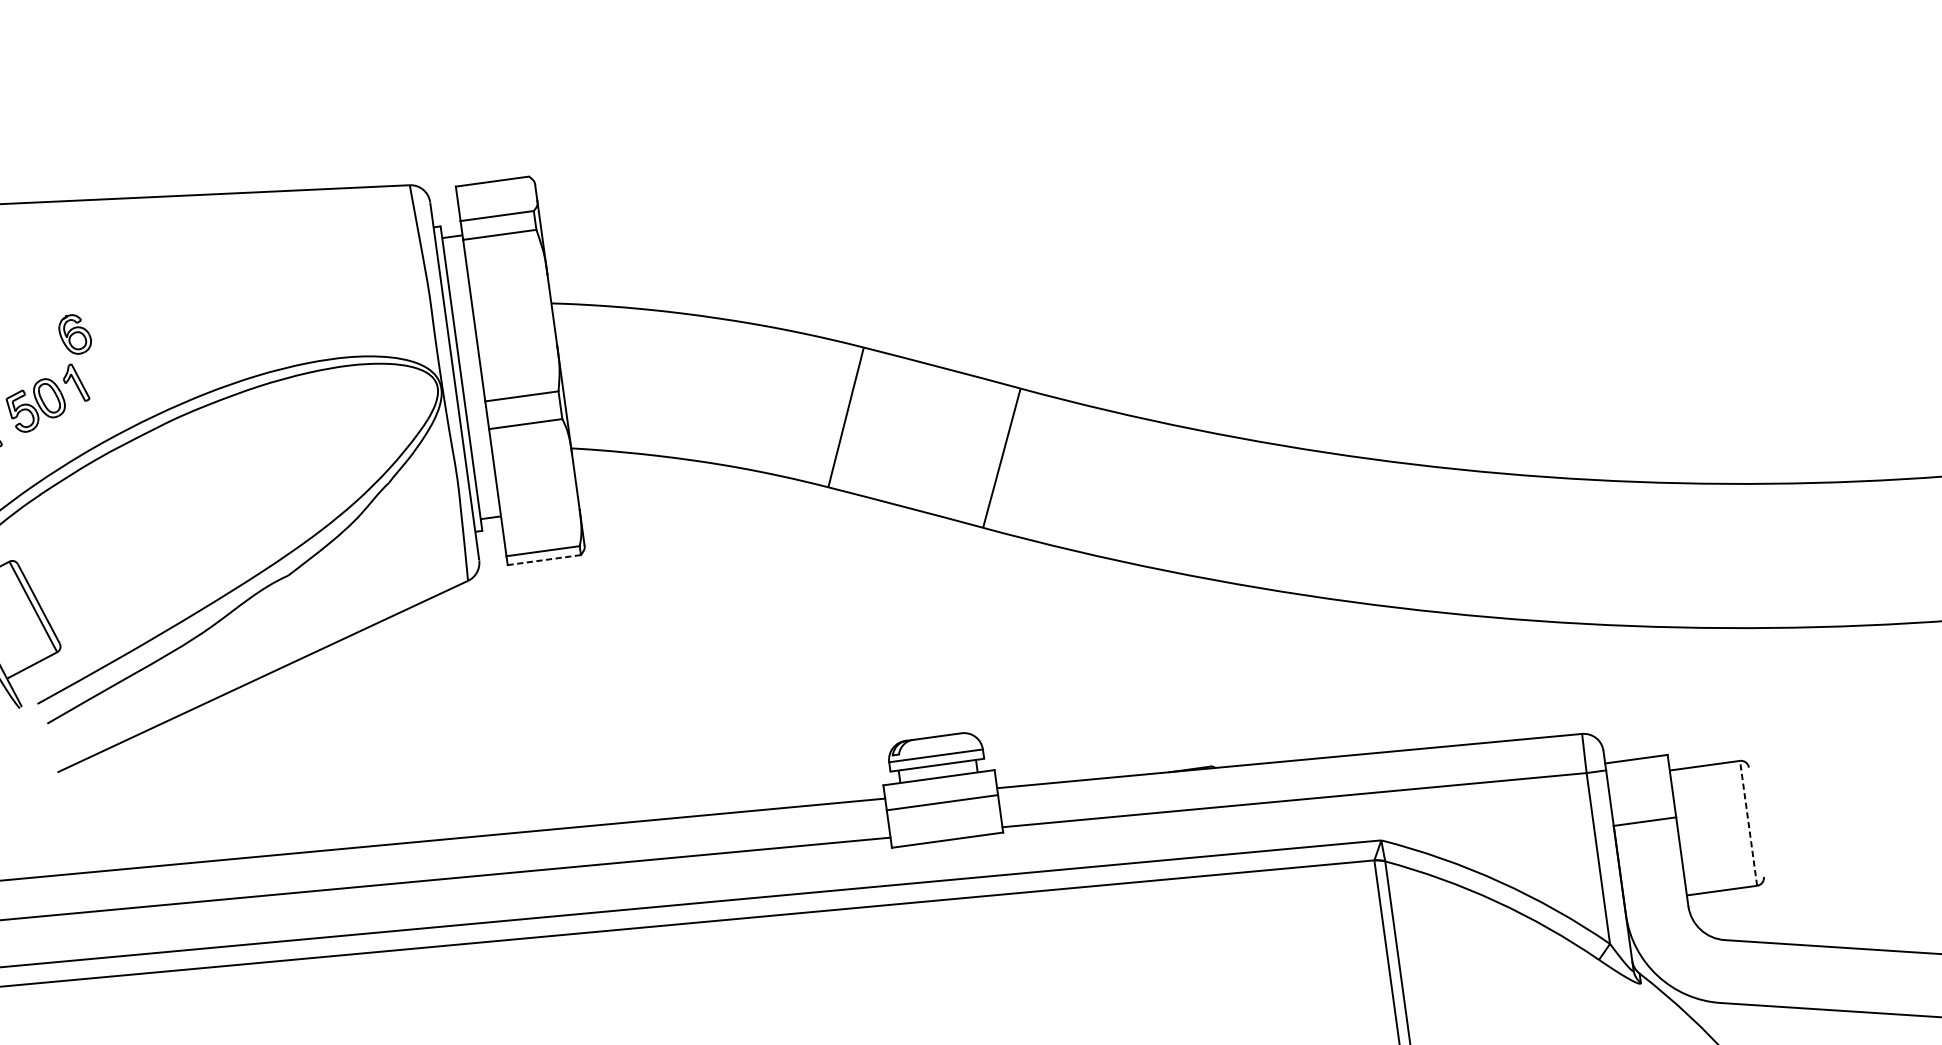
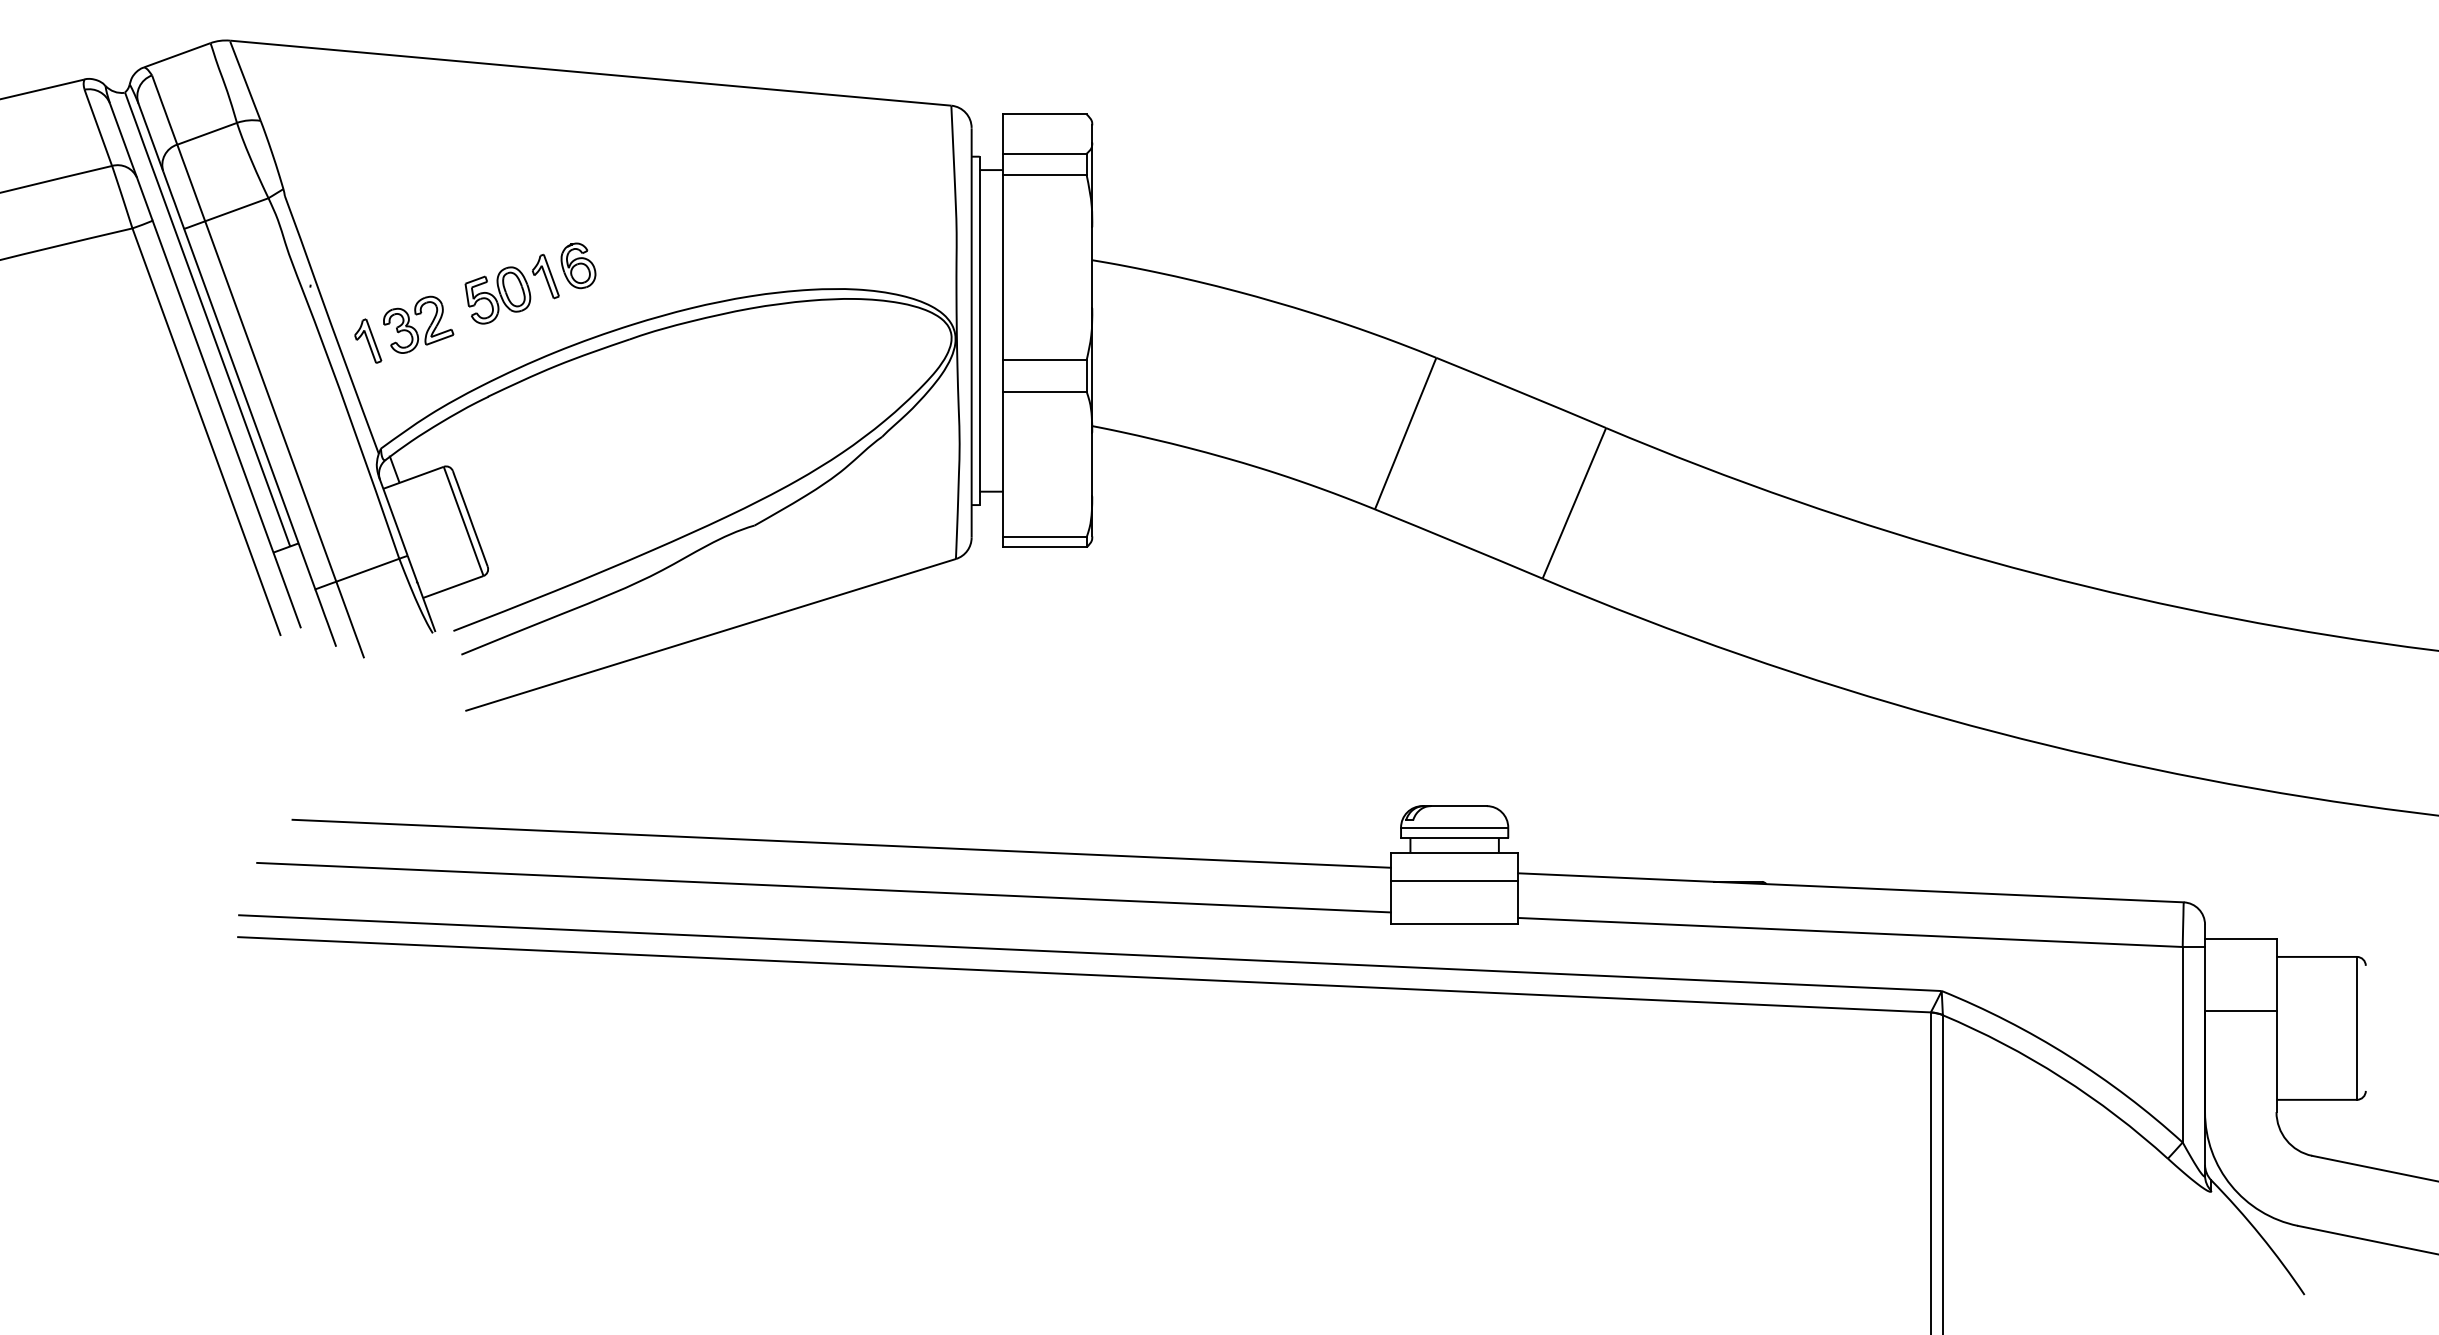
part: (75, 334) -> (578, 265), moved
line: (544, 560) -> (1044, 547), dashed -> solid
line: (1748, 822) -> (2356, 1027), dashed -> solid

